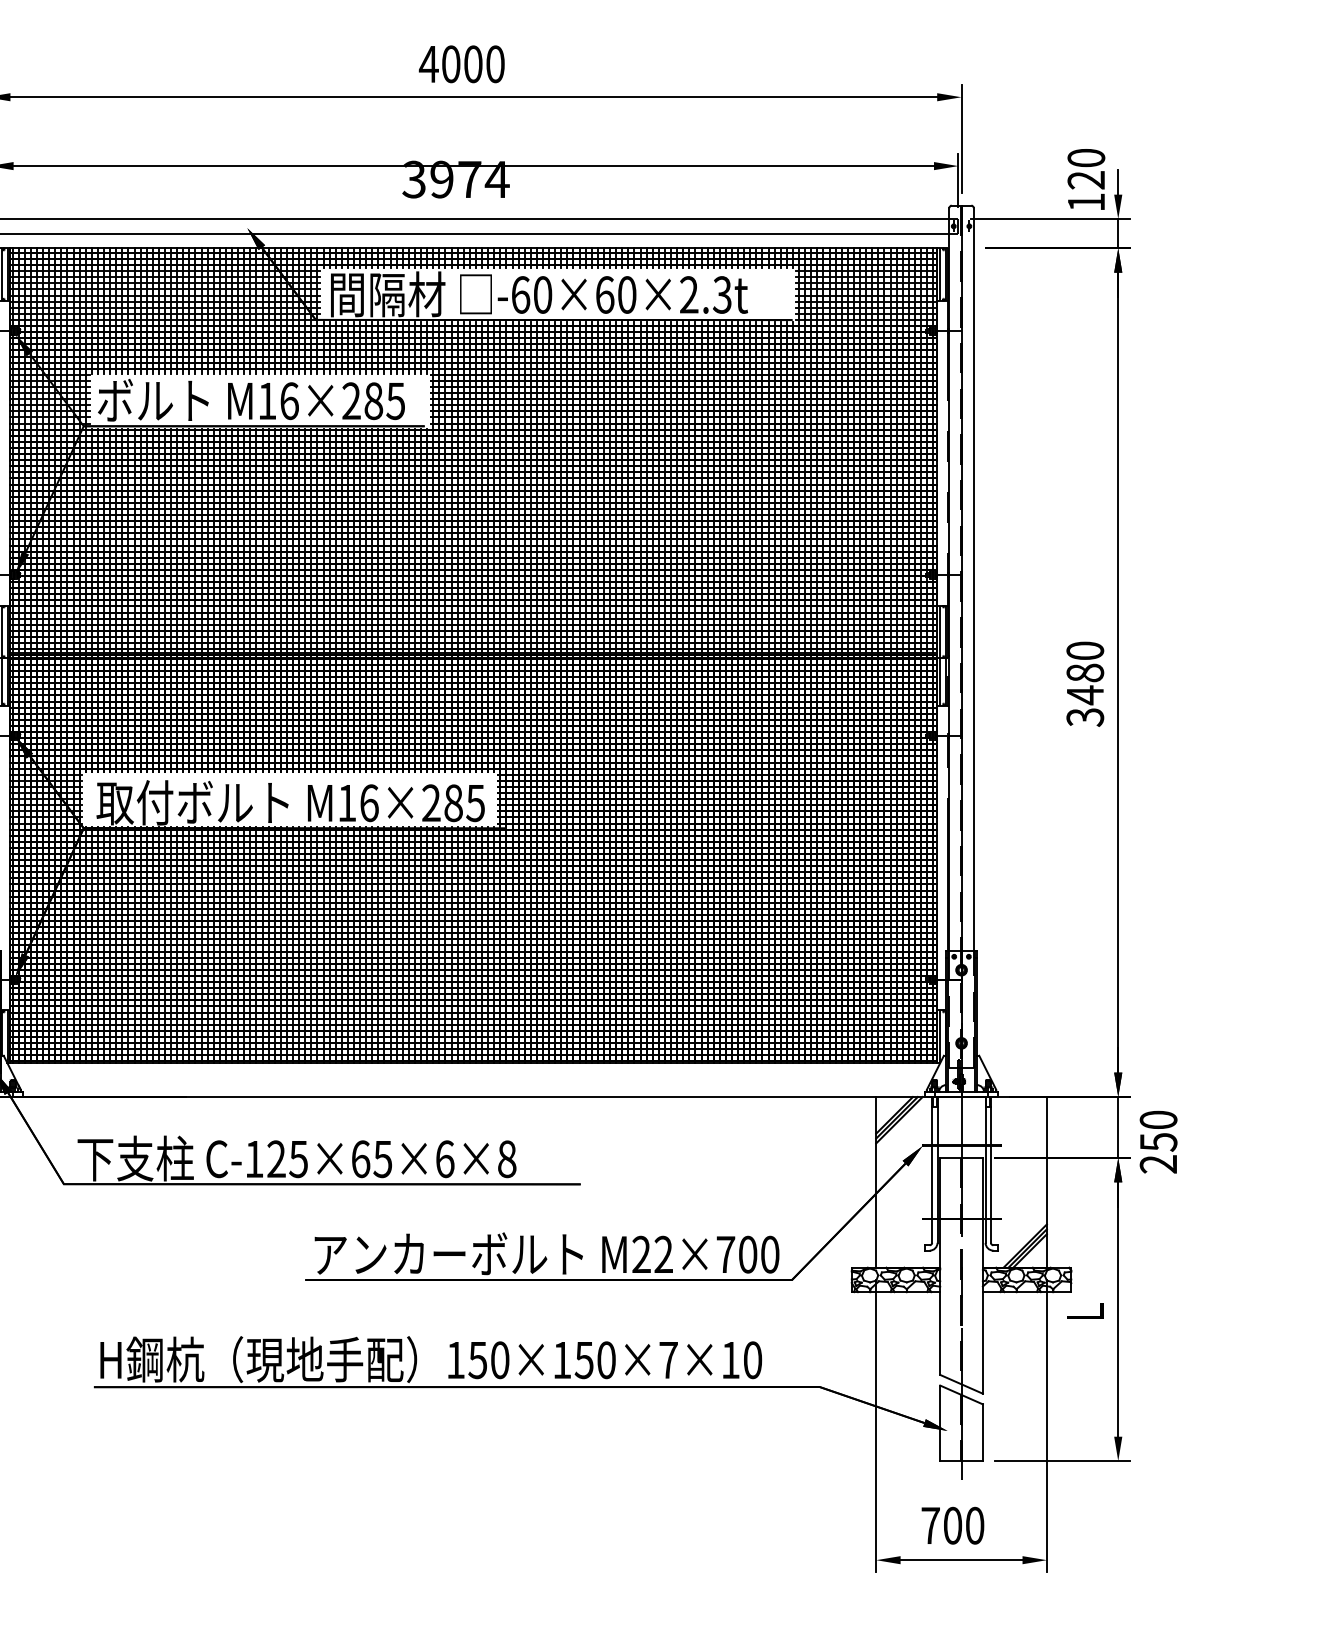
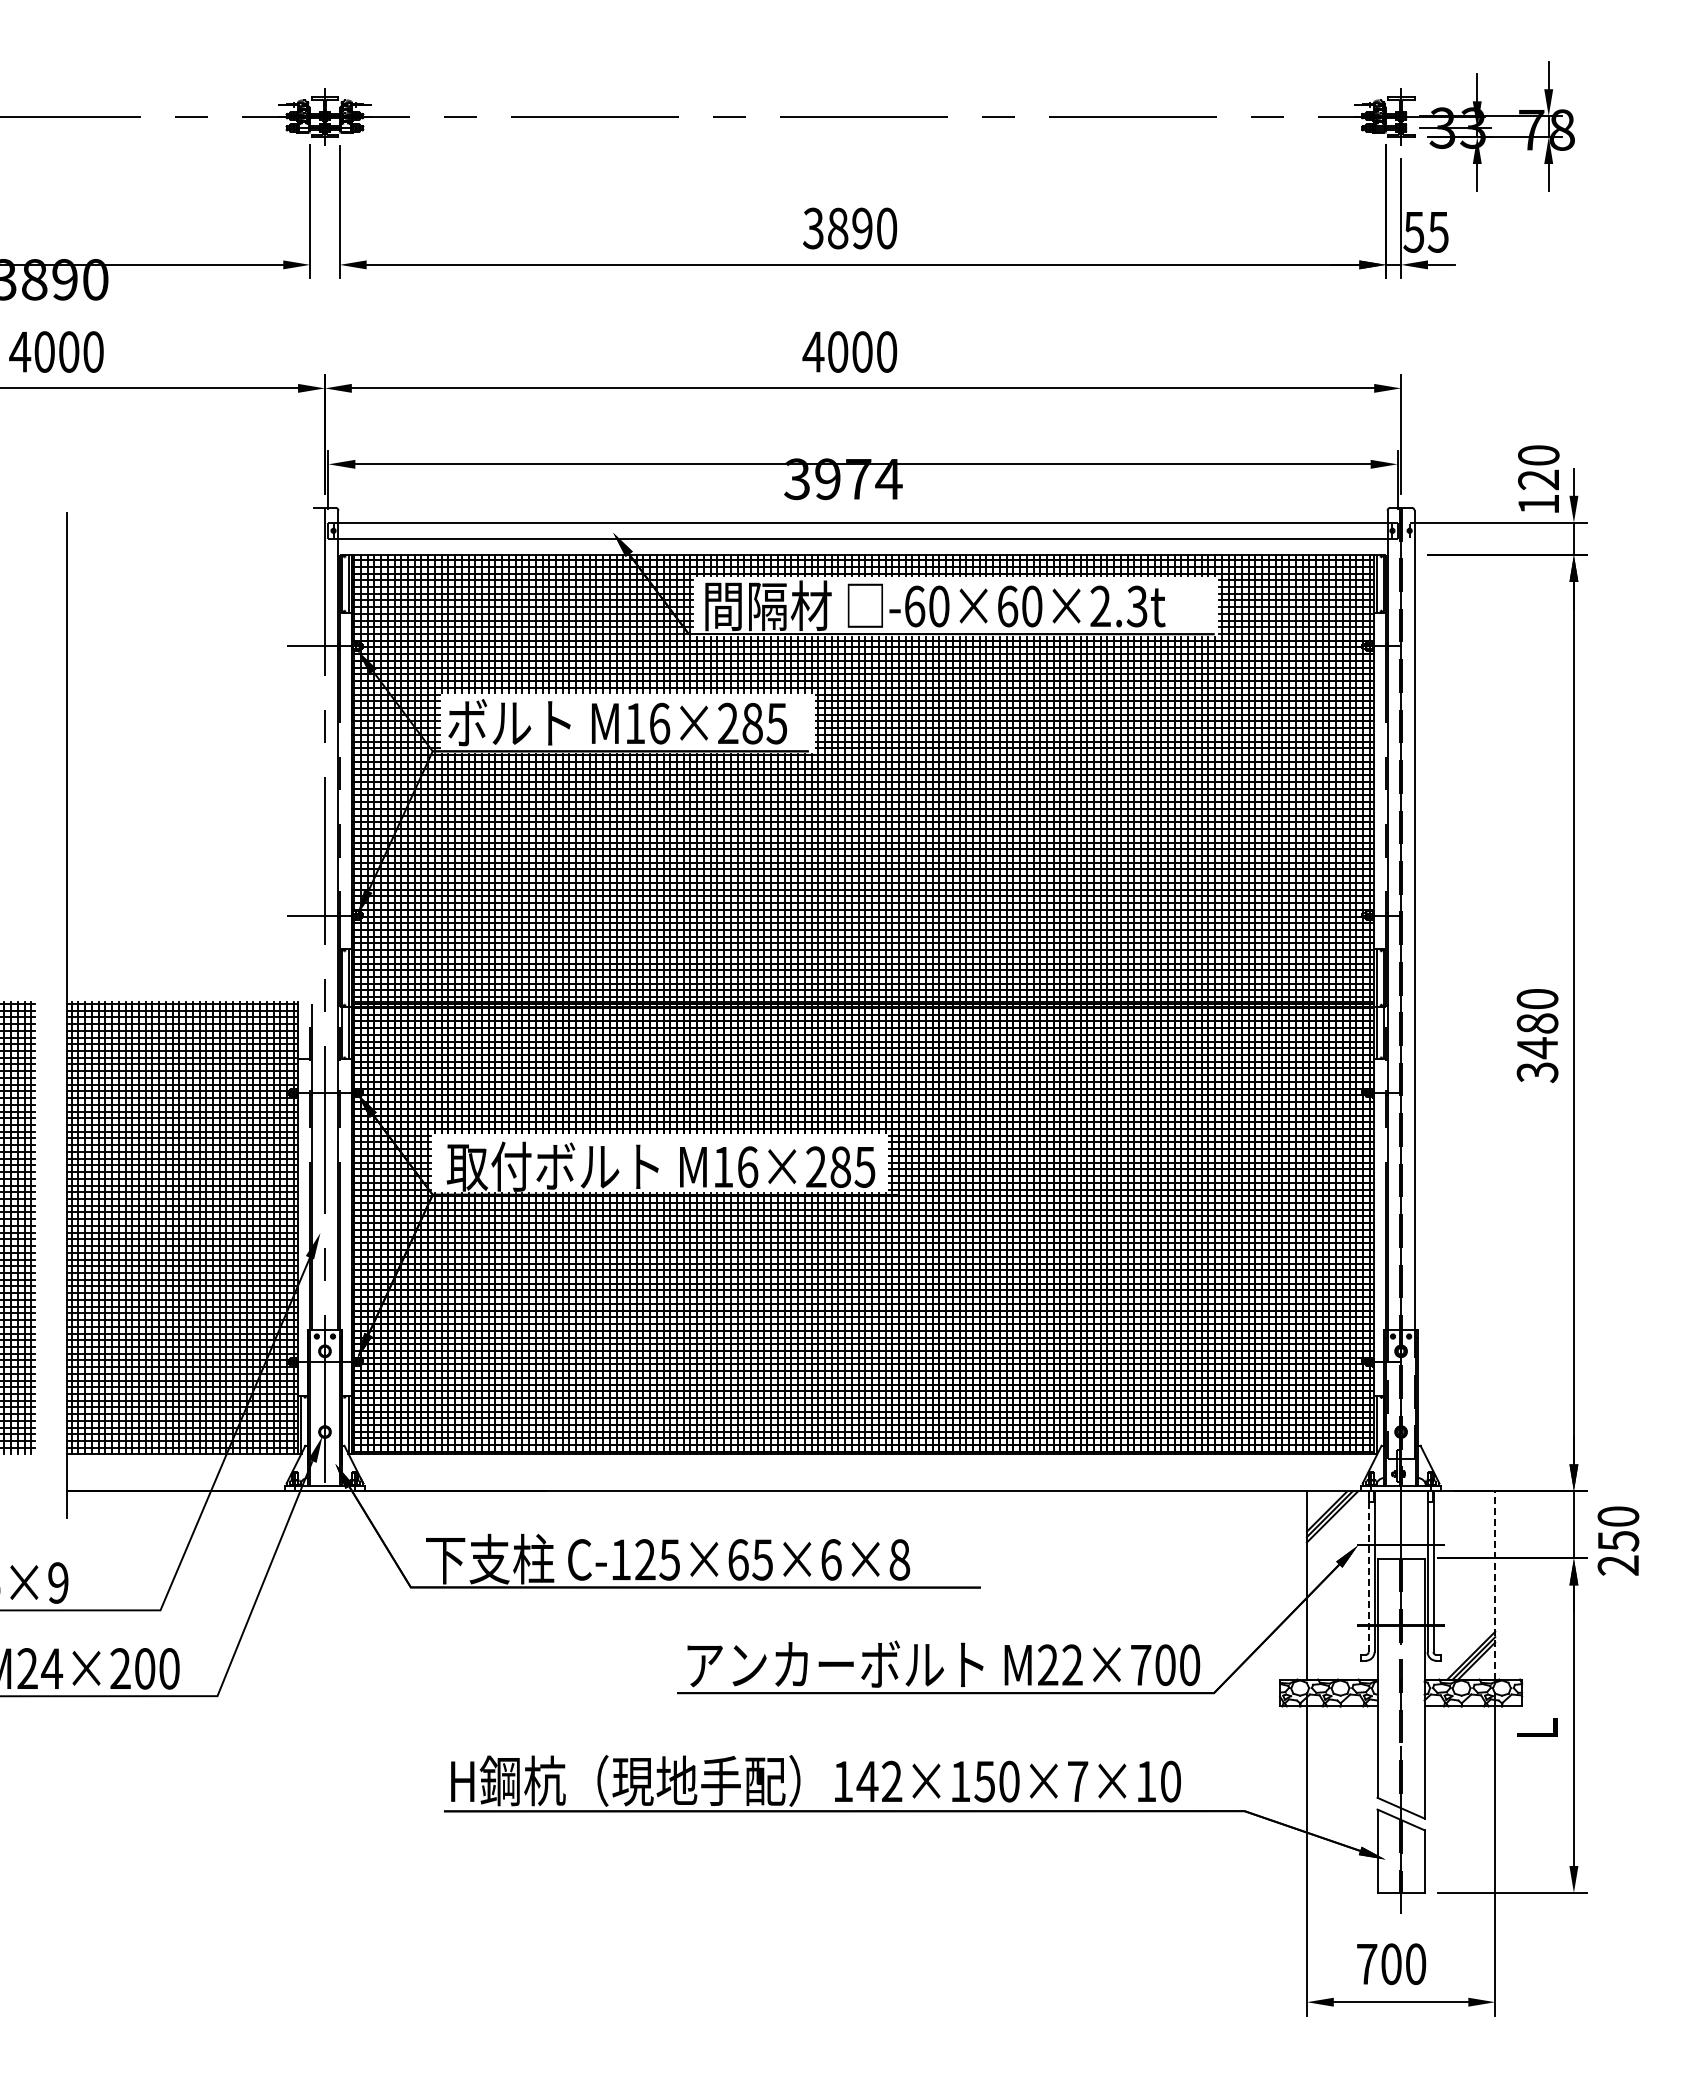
line: (932, 1169) -> (1368, 1571), solid -> dashed
line: (1047, 1181) -> (1495, 1584), solid -> dashed
text: (488, 1360) -> (879, 1781), 150×150×7×10 -> 142×150×7×10

